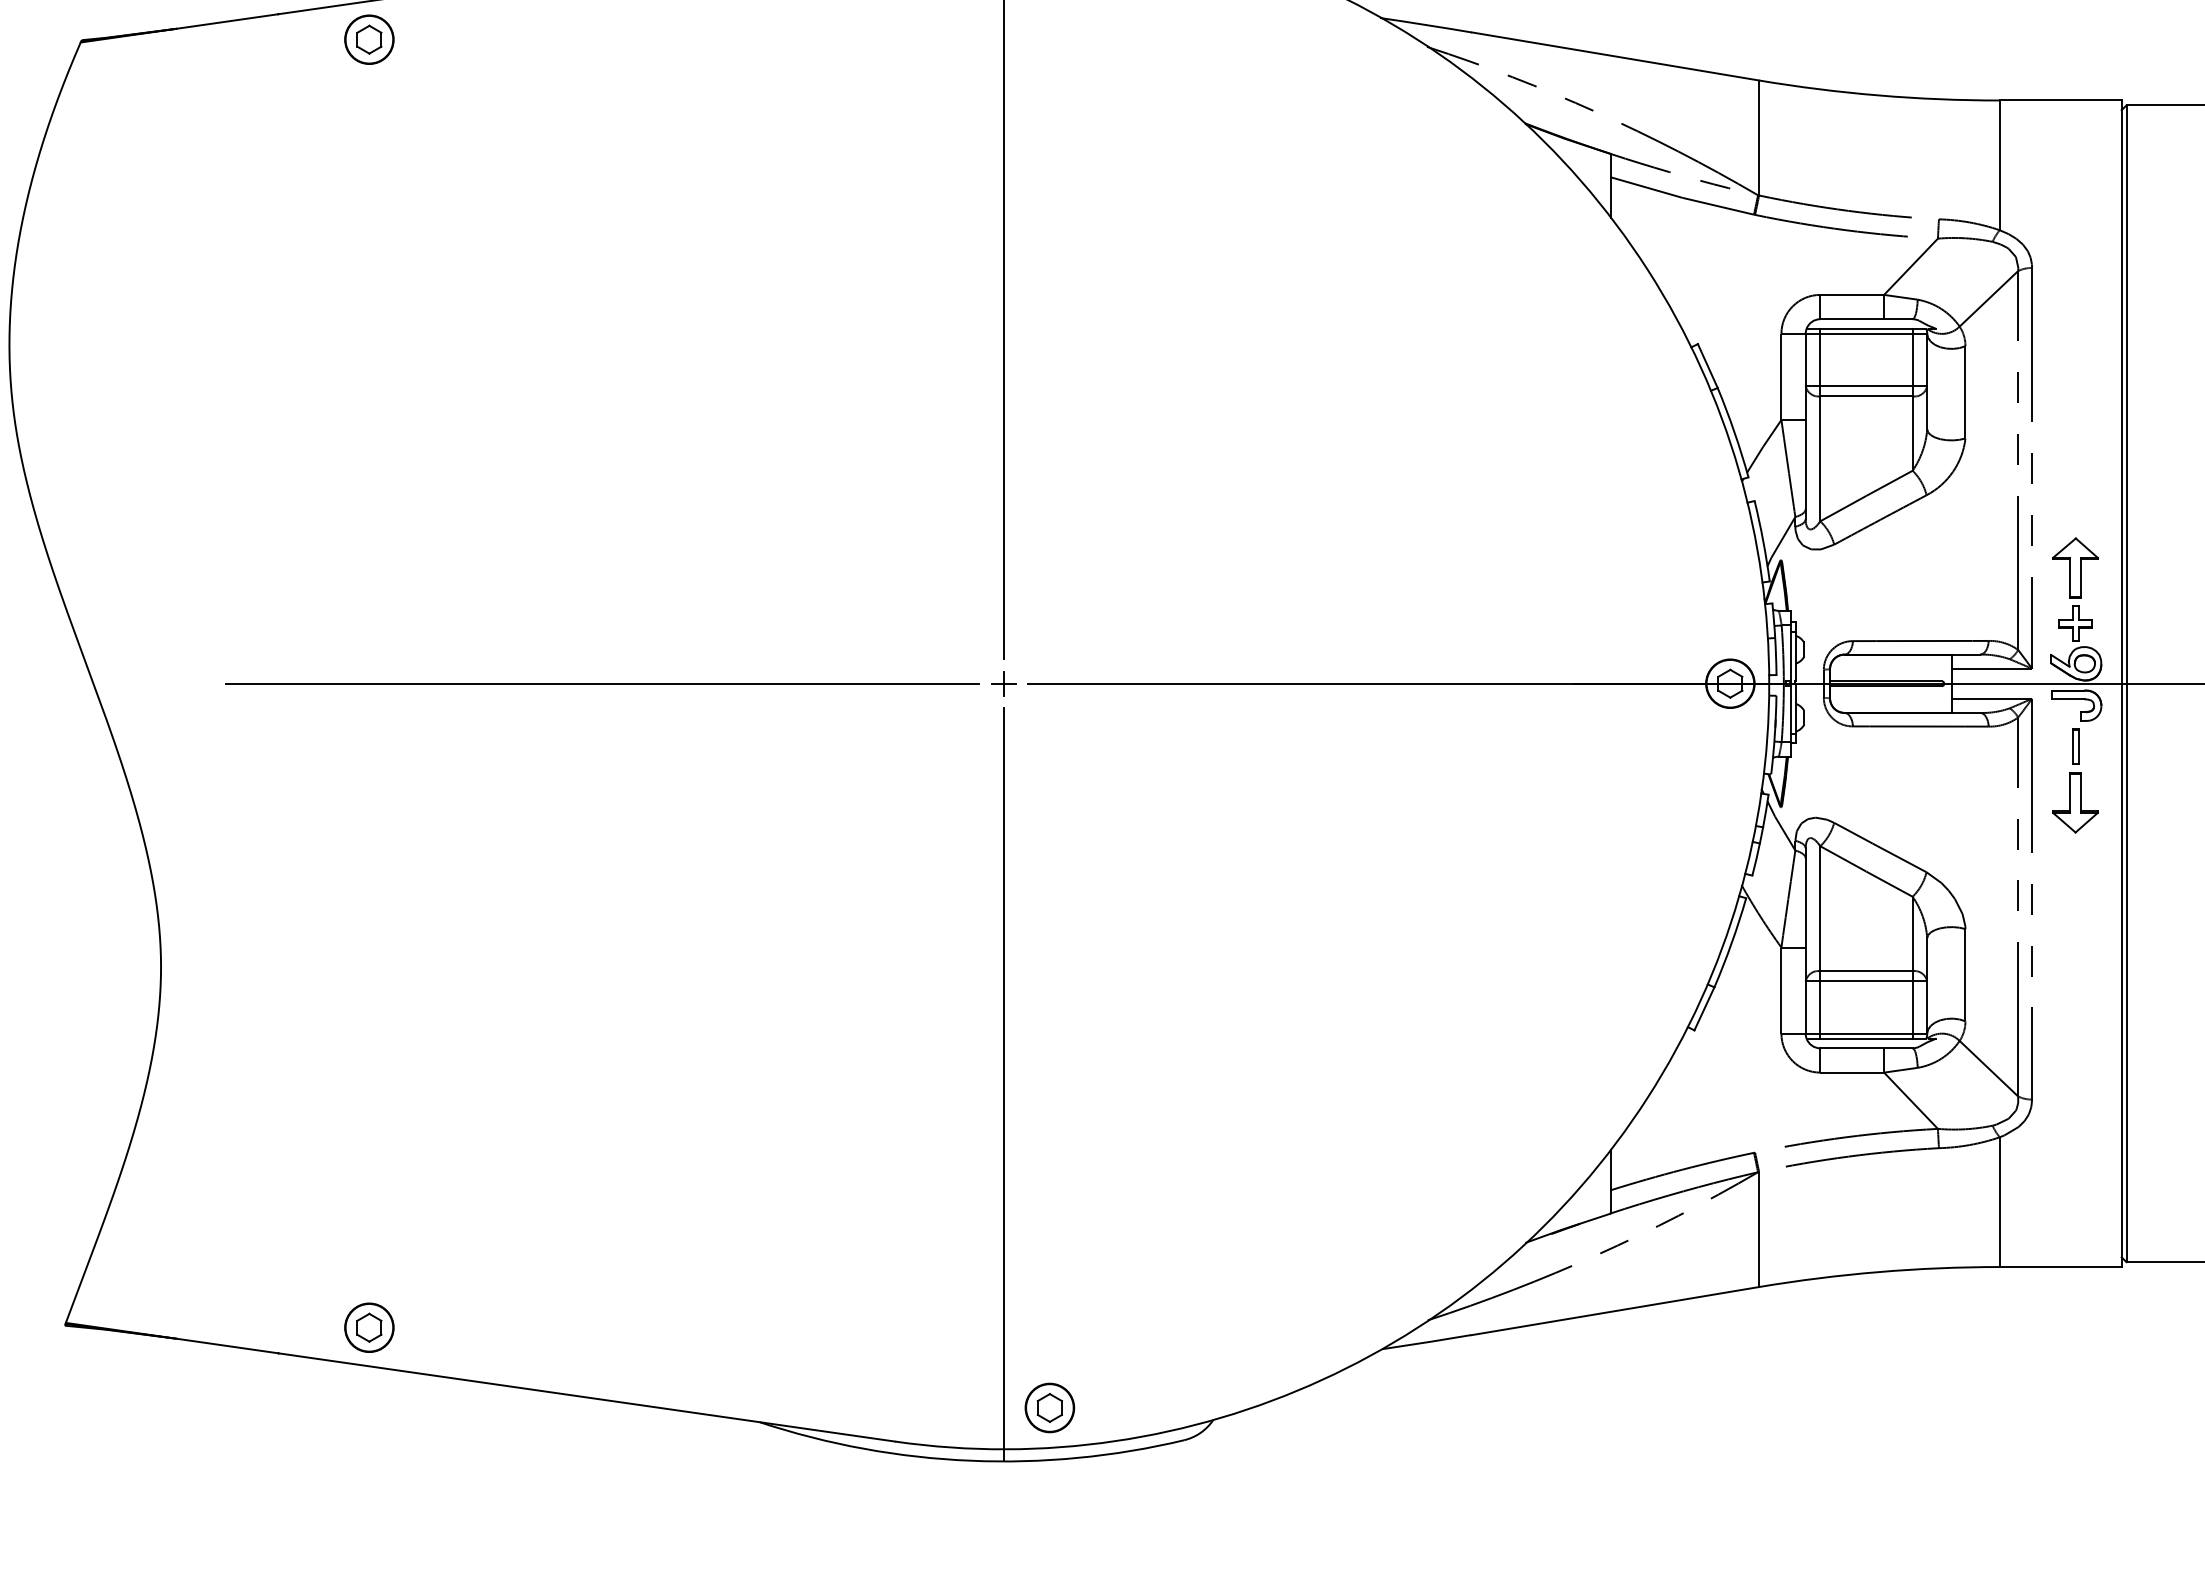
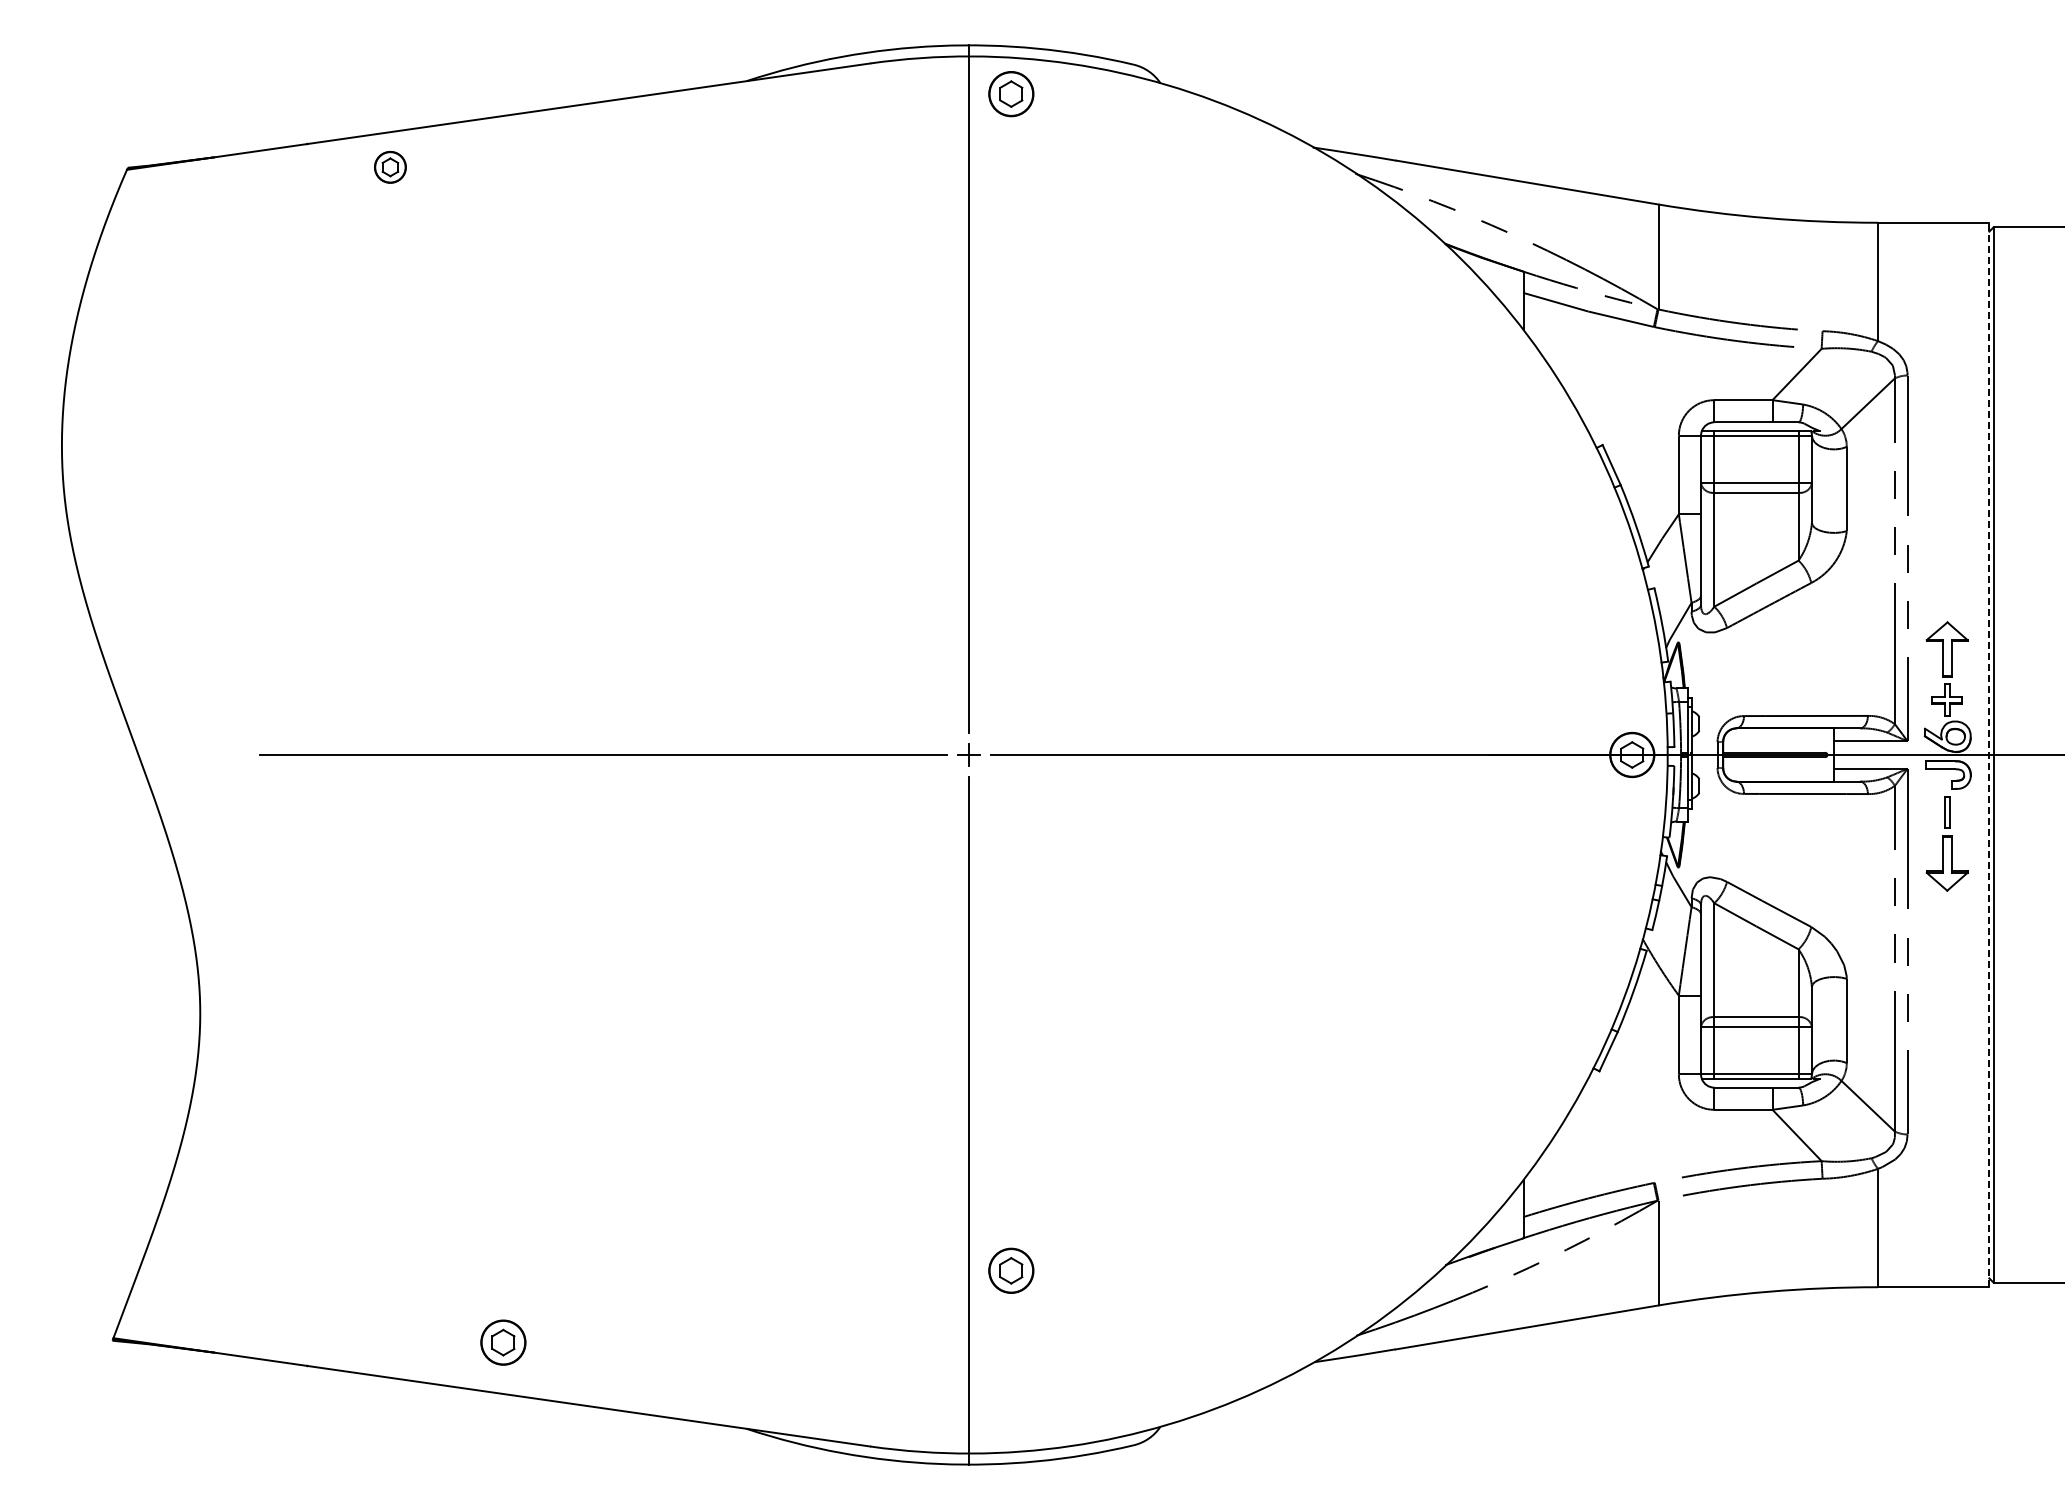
part: (369, 39) -> (390, 167), size x0.7
line: (2121, 683) -> (1989, 754), solid -> dashed
part: (369, 1327) -> (503, 1342), moved
part: (1050, 1407) -> (1011, 1270), moved

